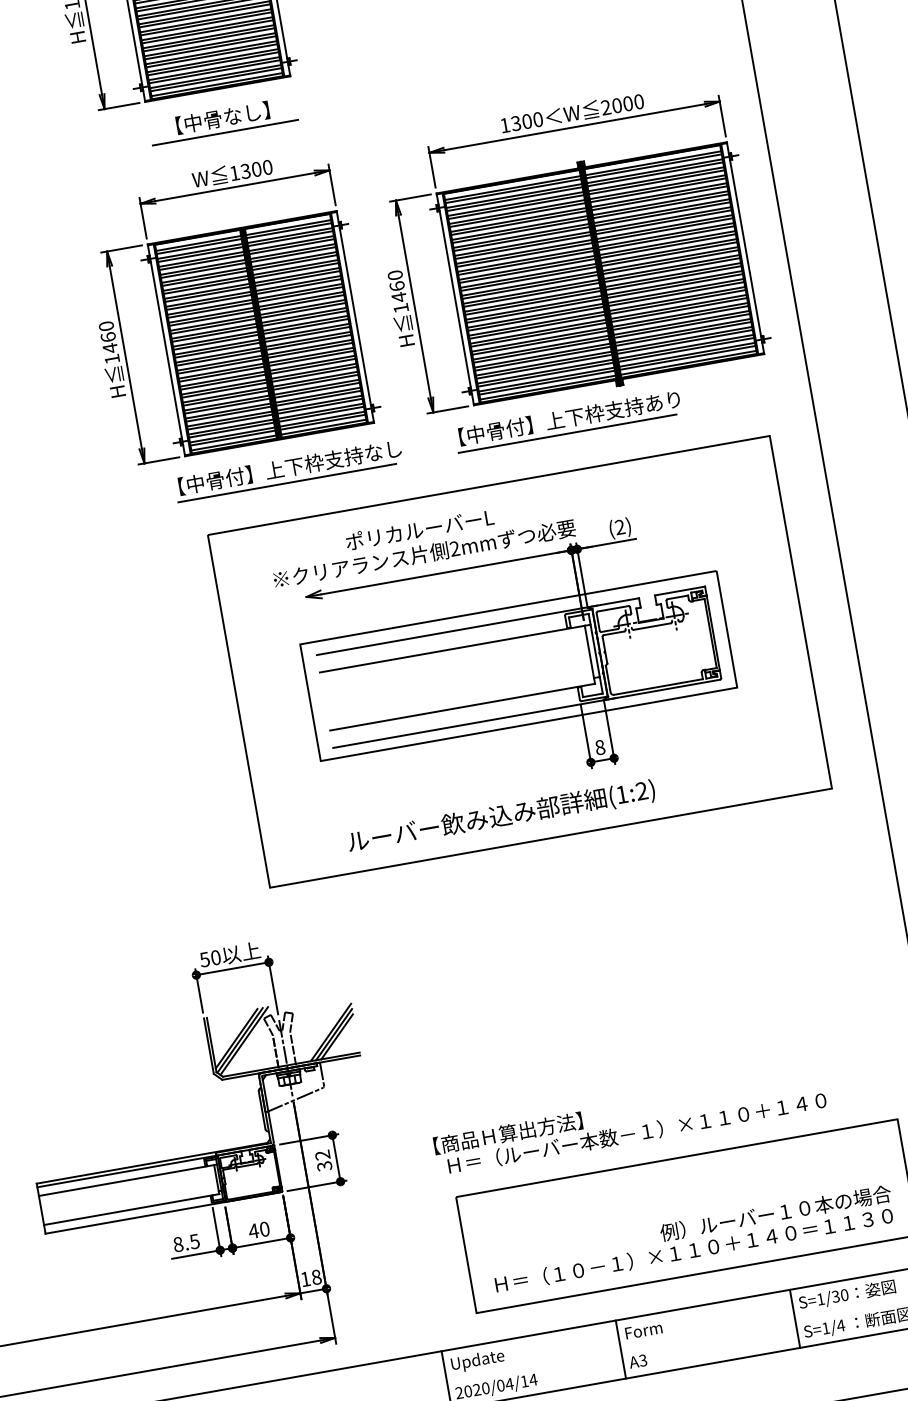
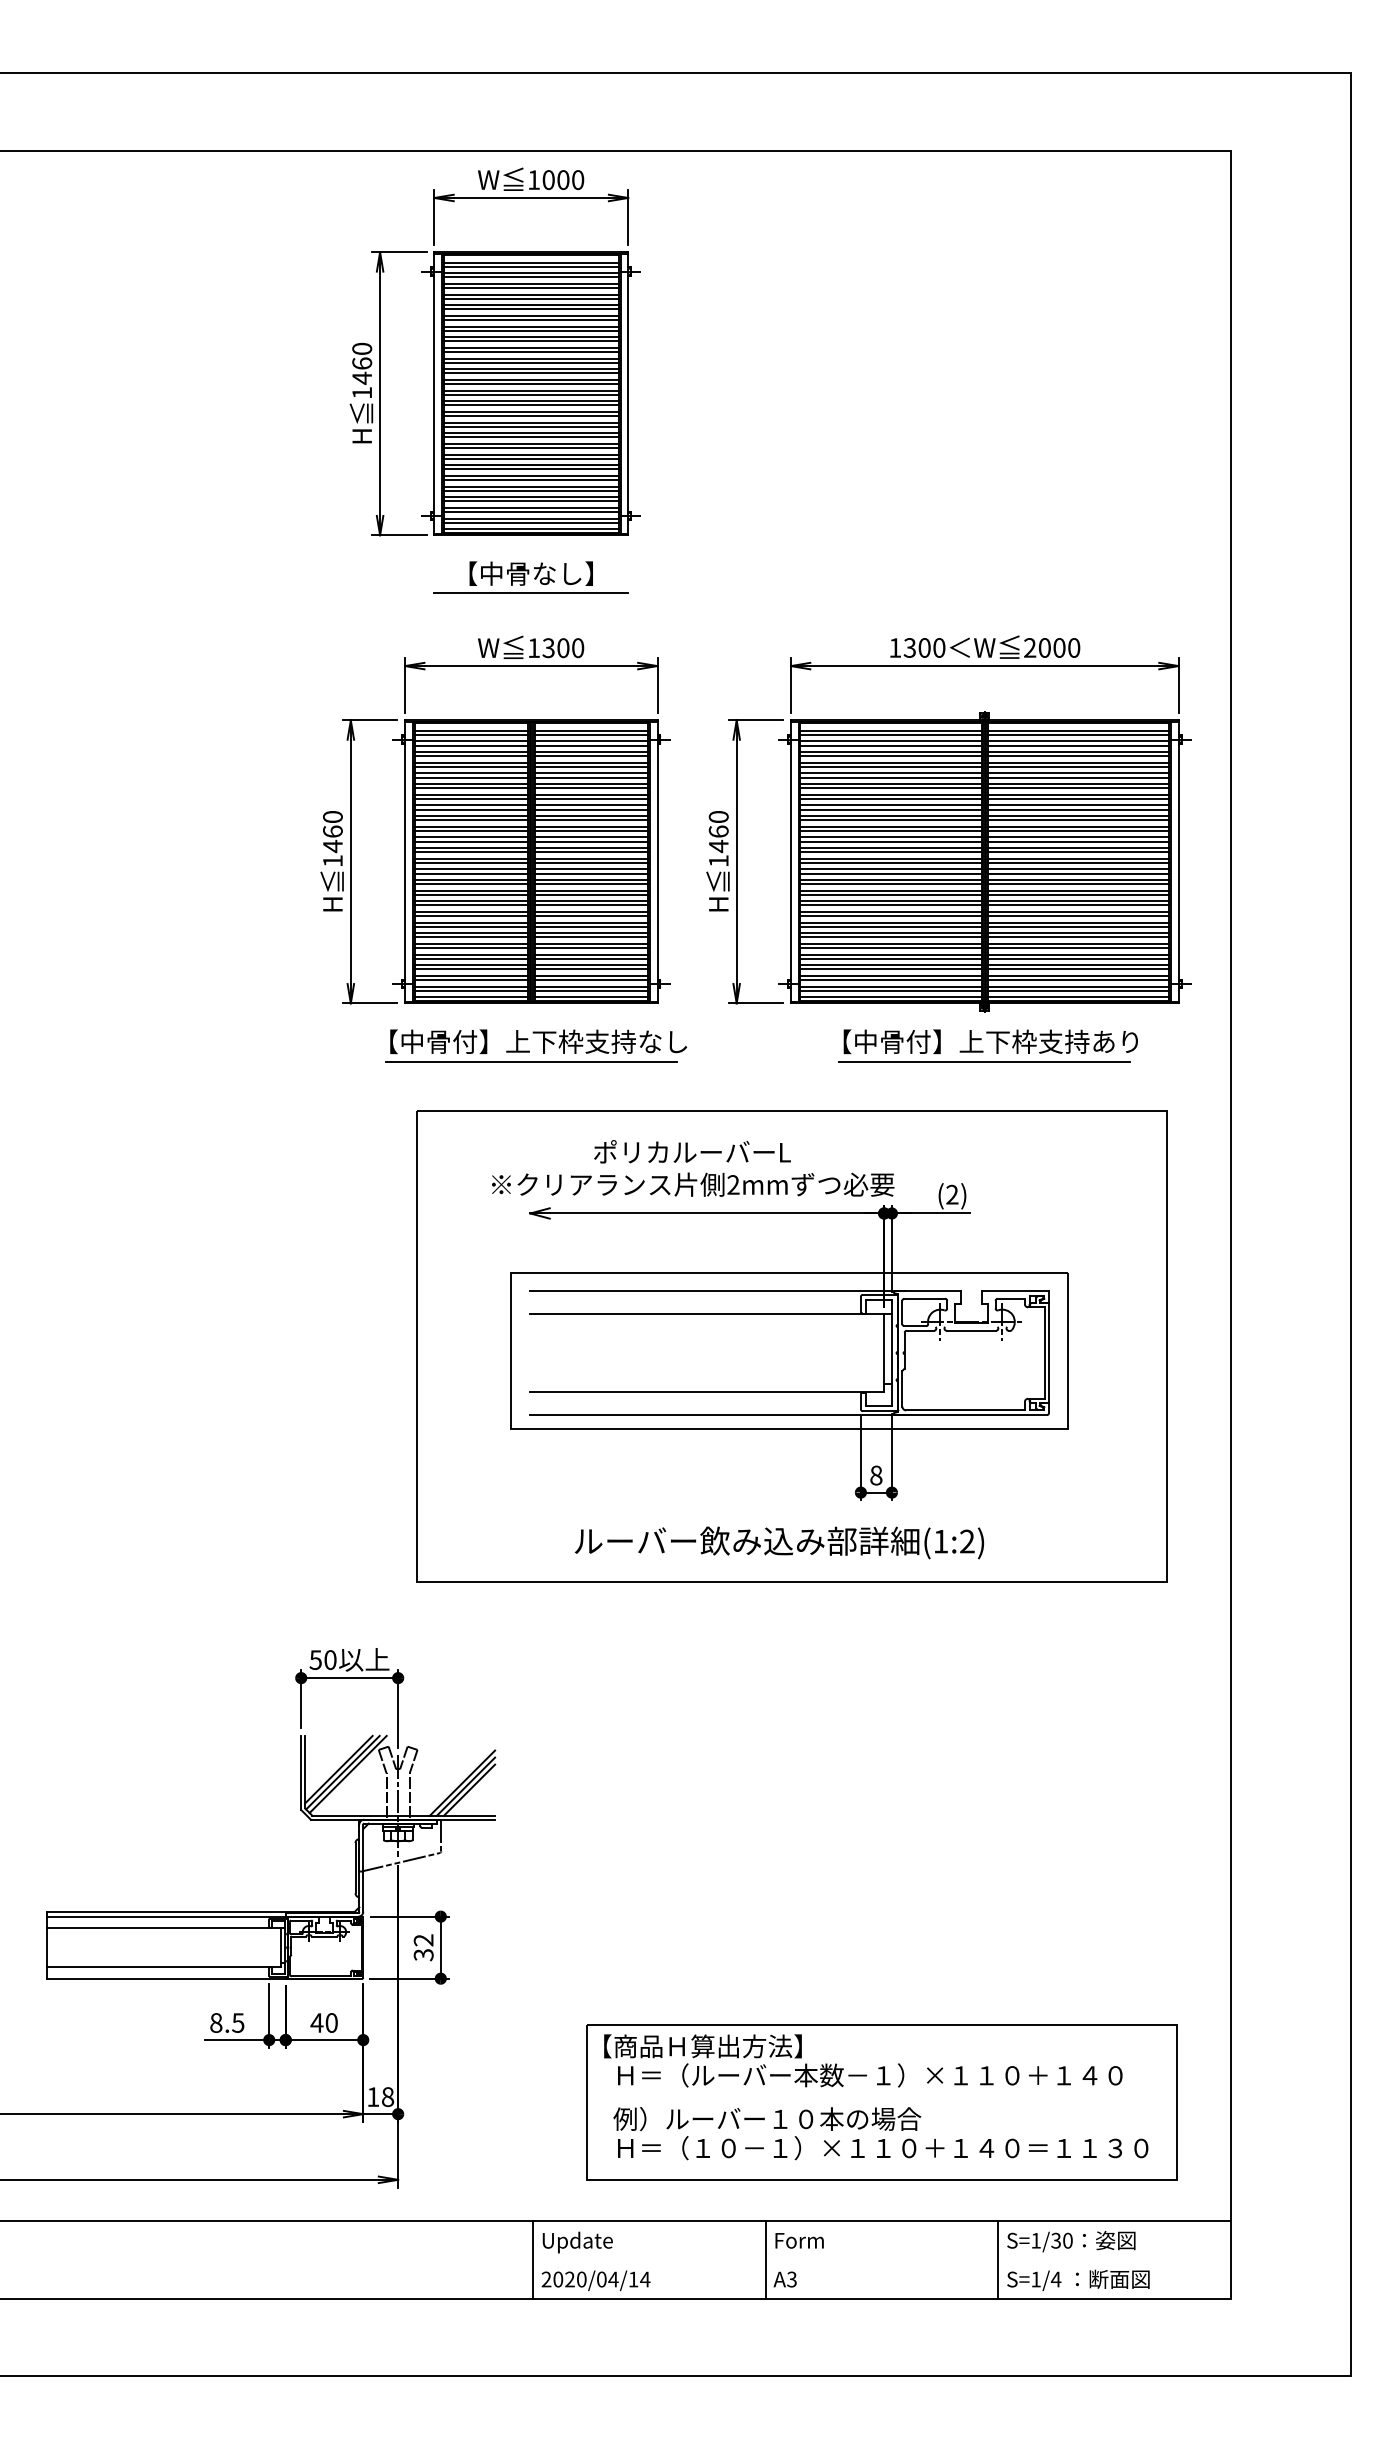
part: (565, 425) -> (983, 1050), moved
text: (501, 816) -> (779, 1542), moved
text: (630, 1122) -> (863, 2060), moved
text: (775, 1213) -> (767, 2119), moved

